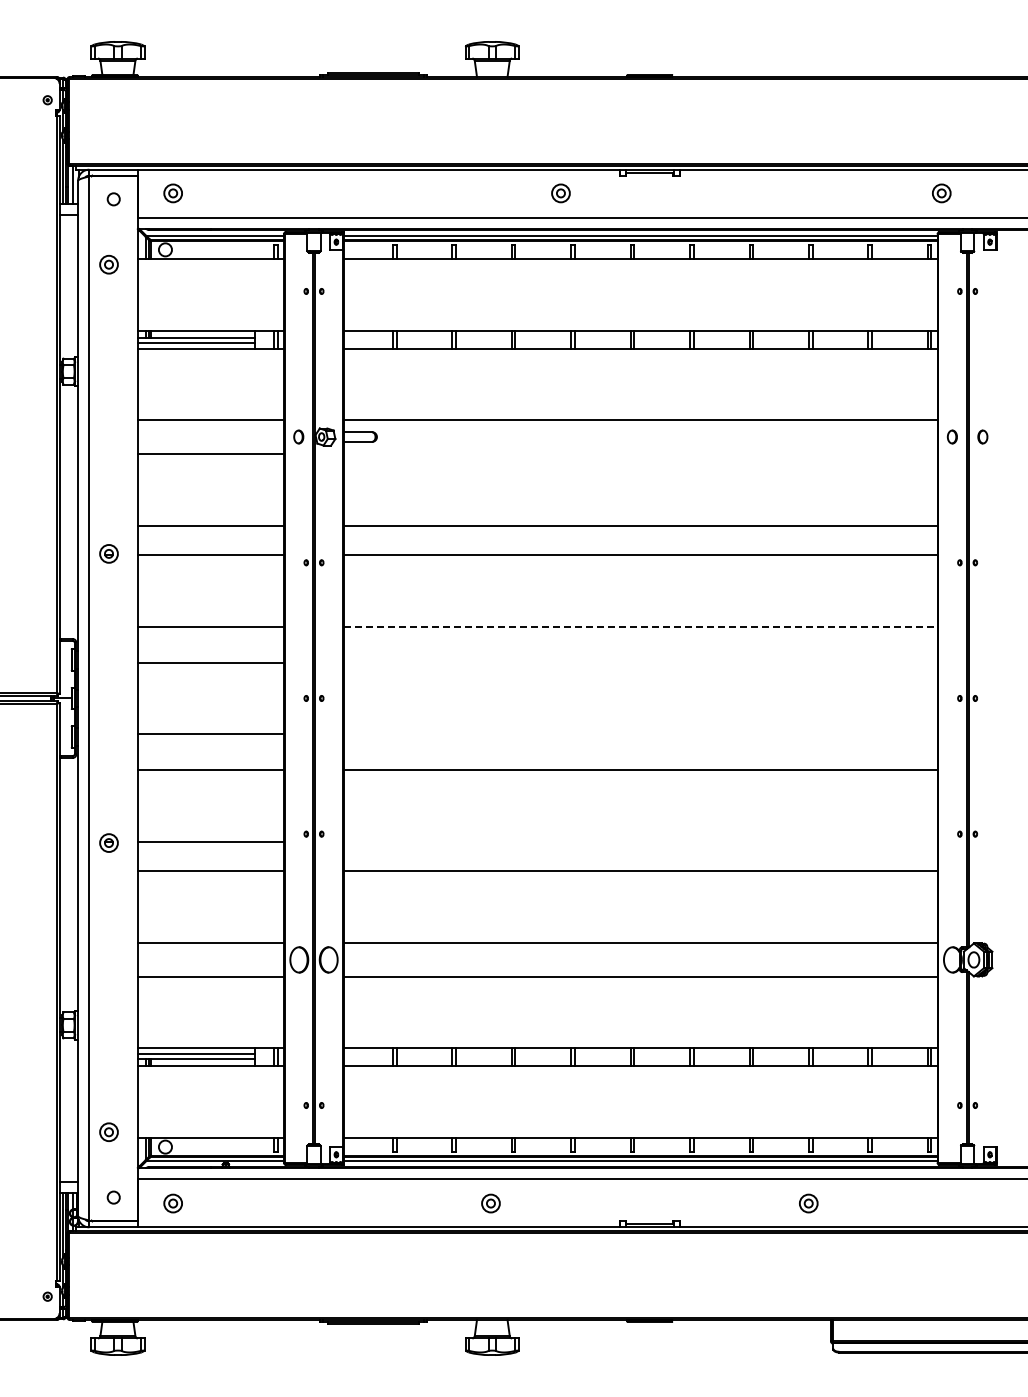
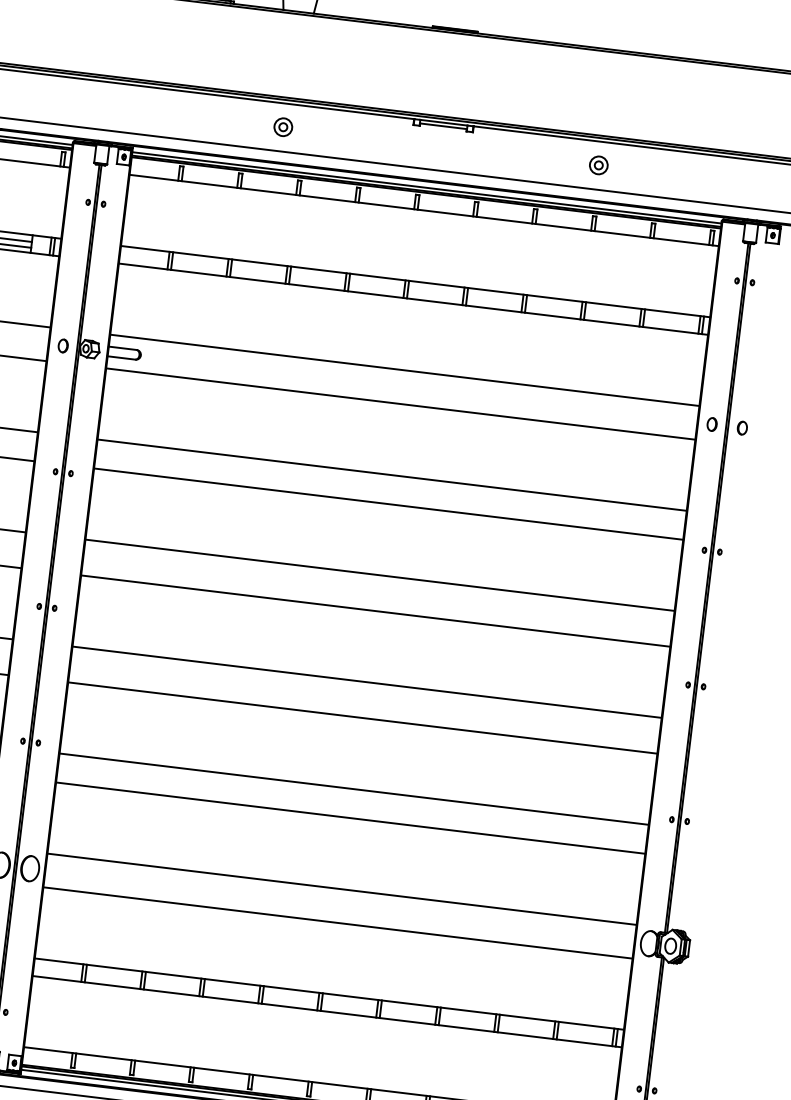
part: (560, 193) -> (282, 127), moved
part: (941, 193) -> (598, 165), moved
line: (640, 454) -> (400, 404), added
line: (640, 626) -> (379, 575), dashed -> solid
line: (640, 662) -> (375, 610), added
line: (640, 734) -> (366, 682), added
line: (640, 842) -> (353, 789), added

